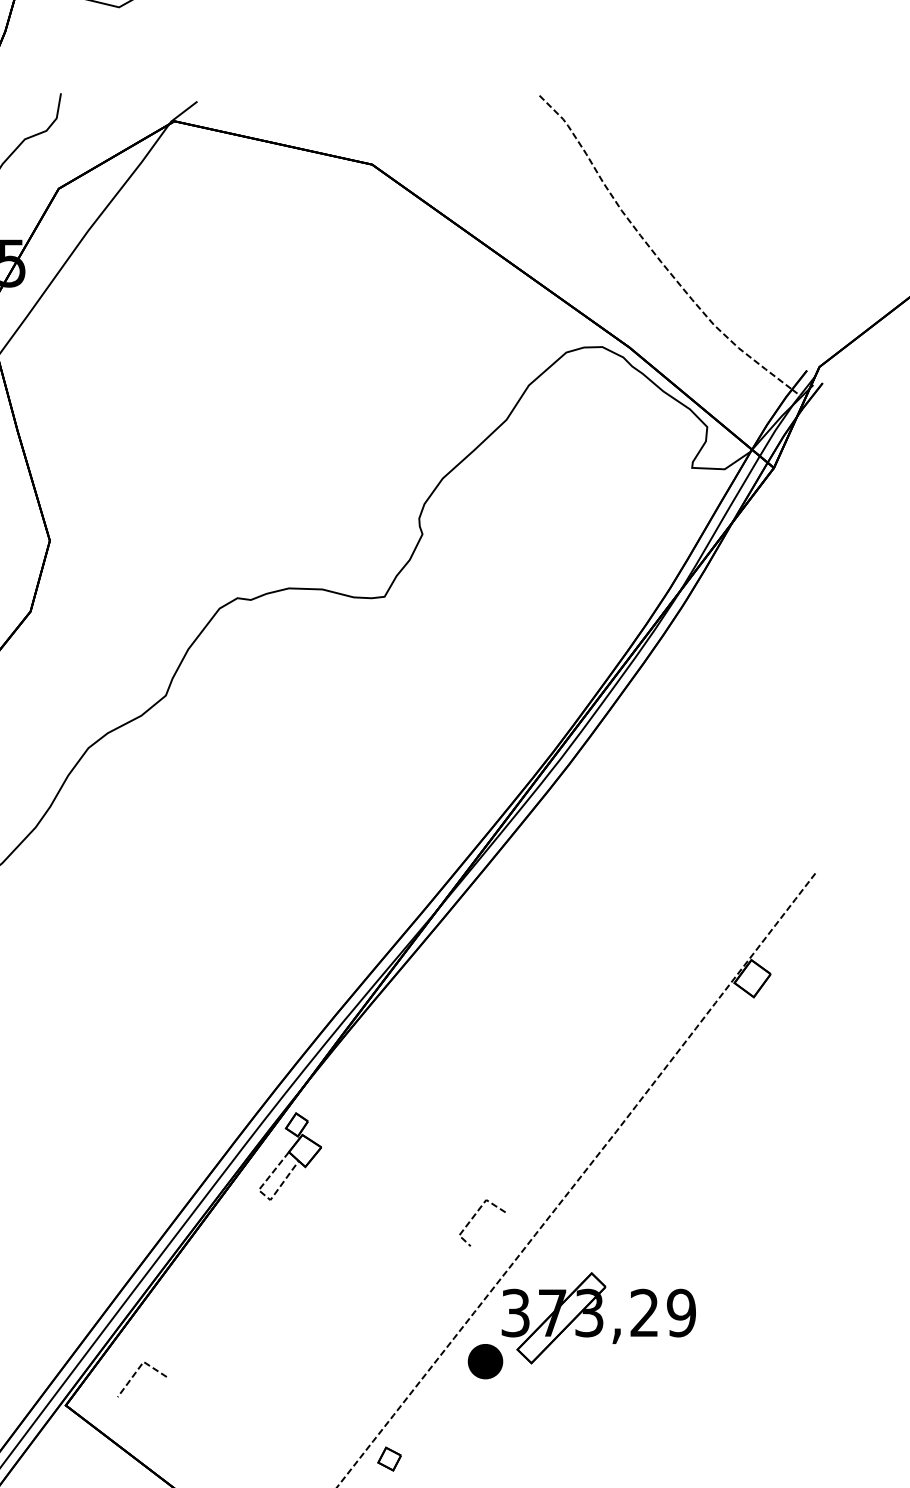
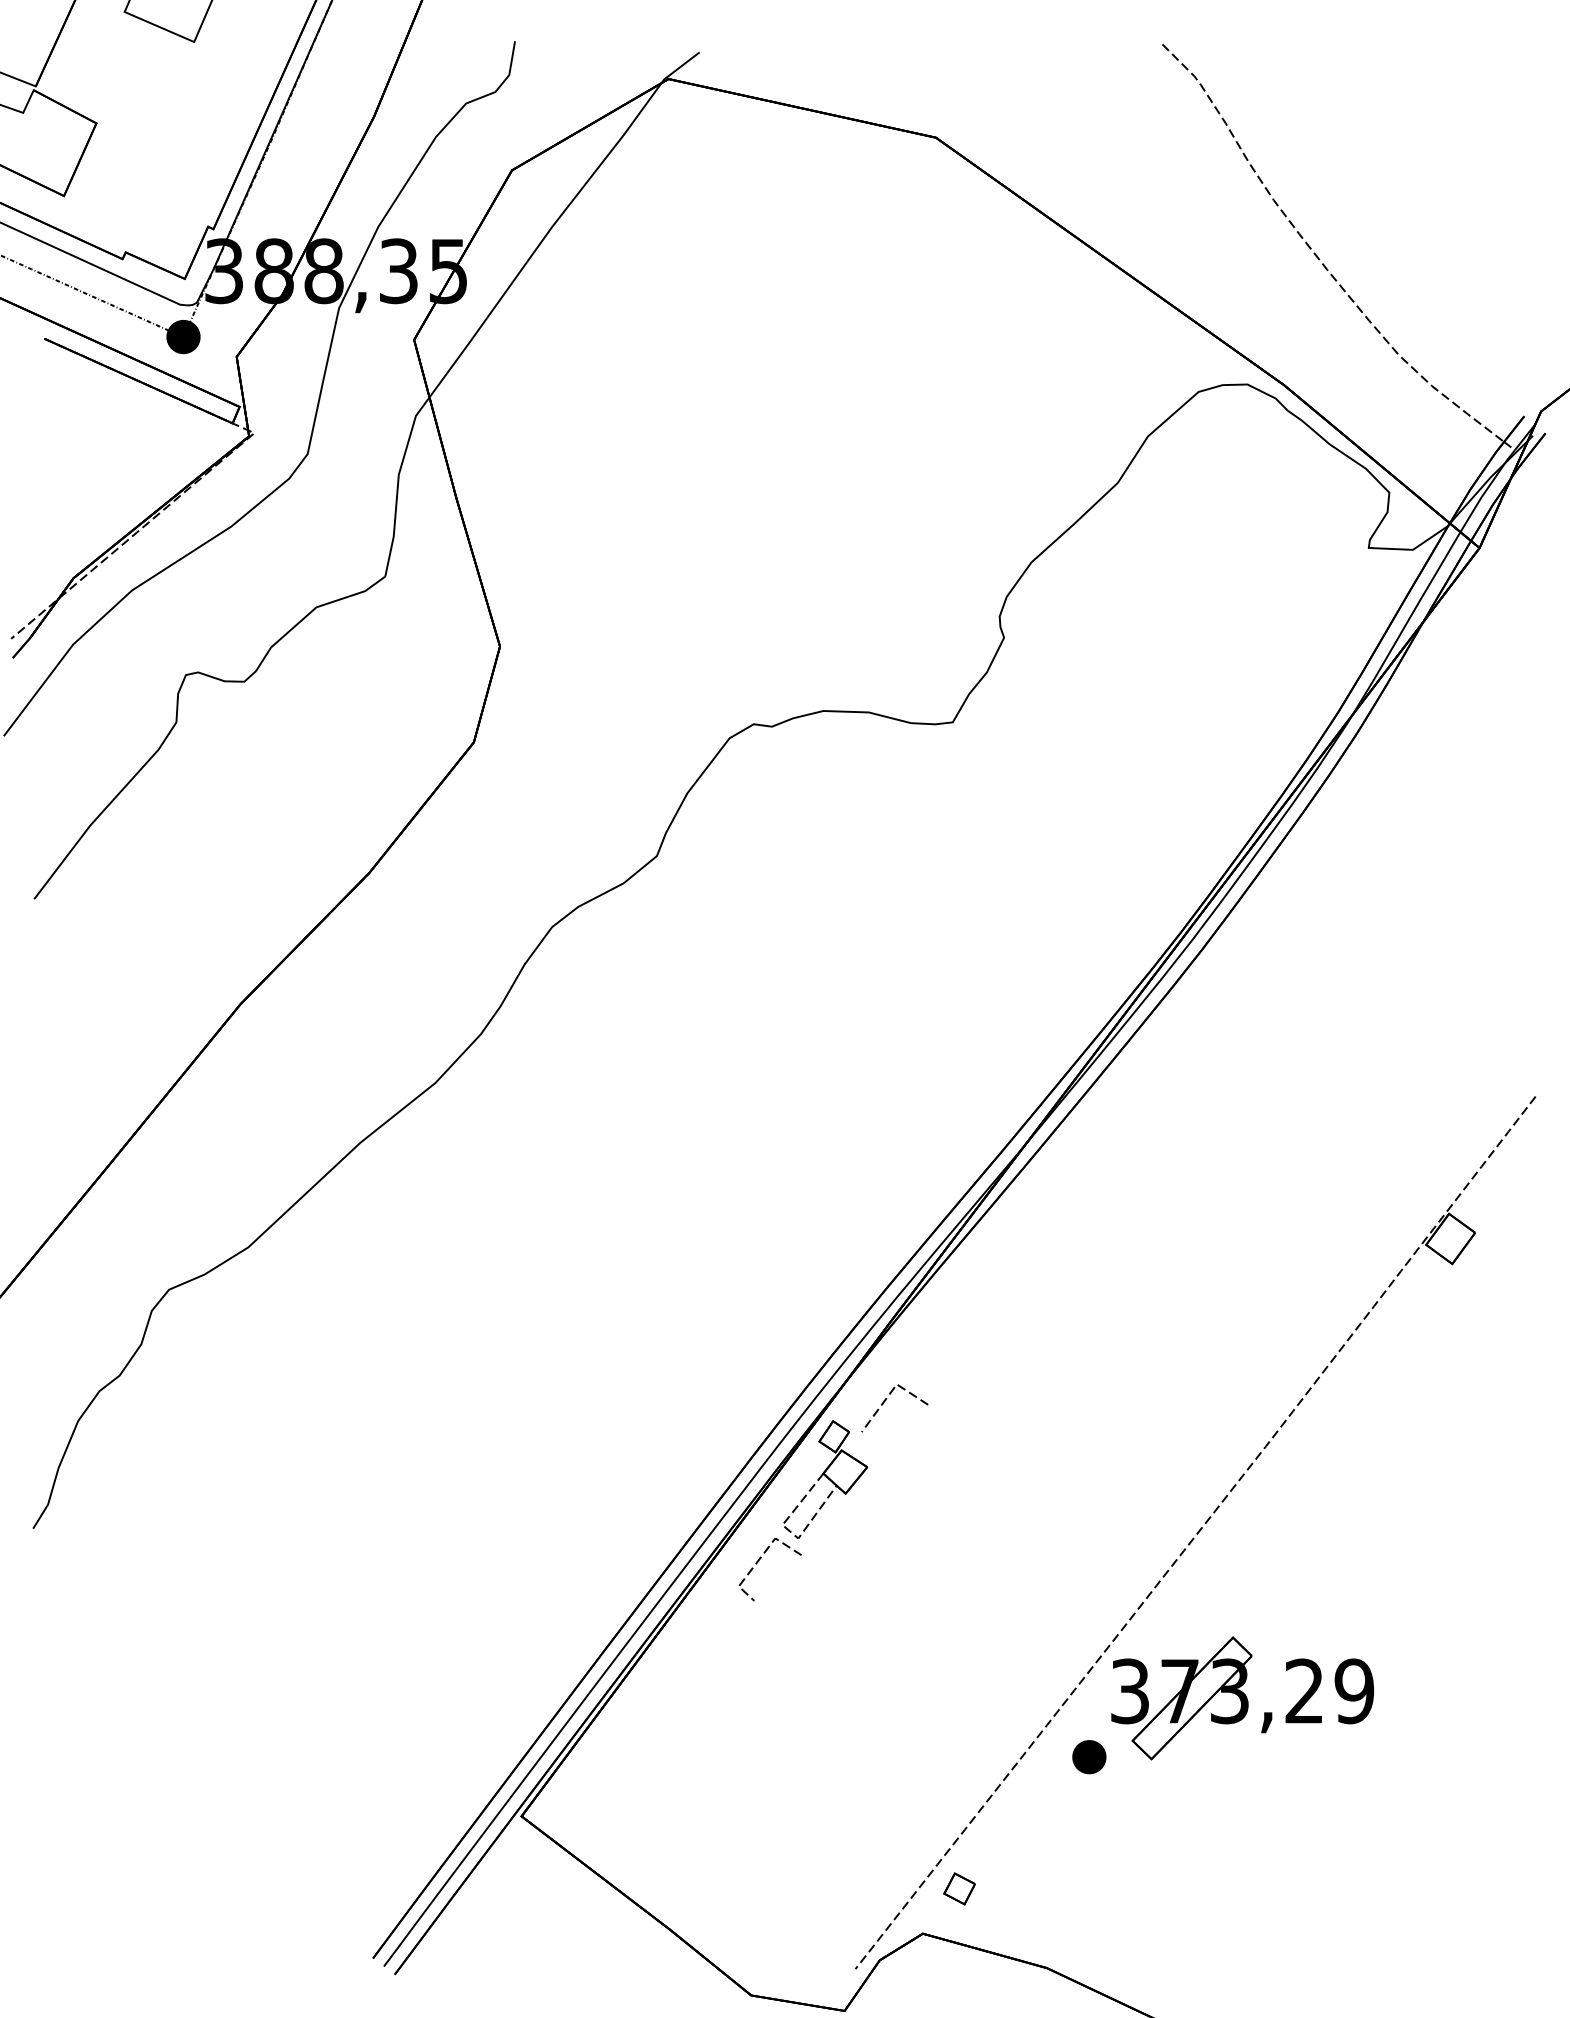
line: (473, 1217) -> (758, 1562), moved
part: (485, 1361) -> (1089, 1757), size x0.71
line: (136, 1373) -> (886, 1400), moved

